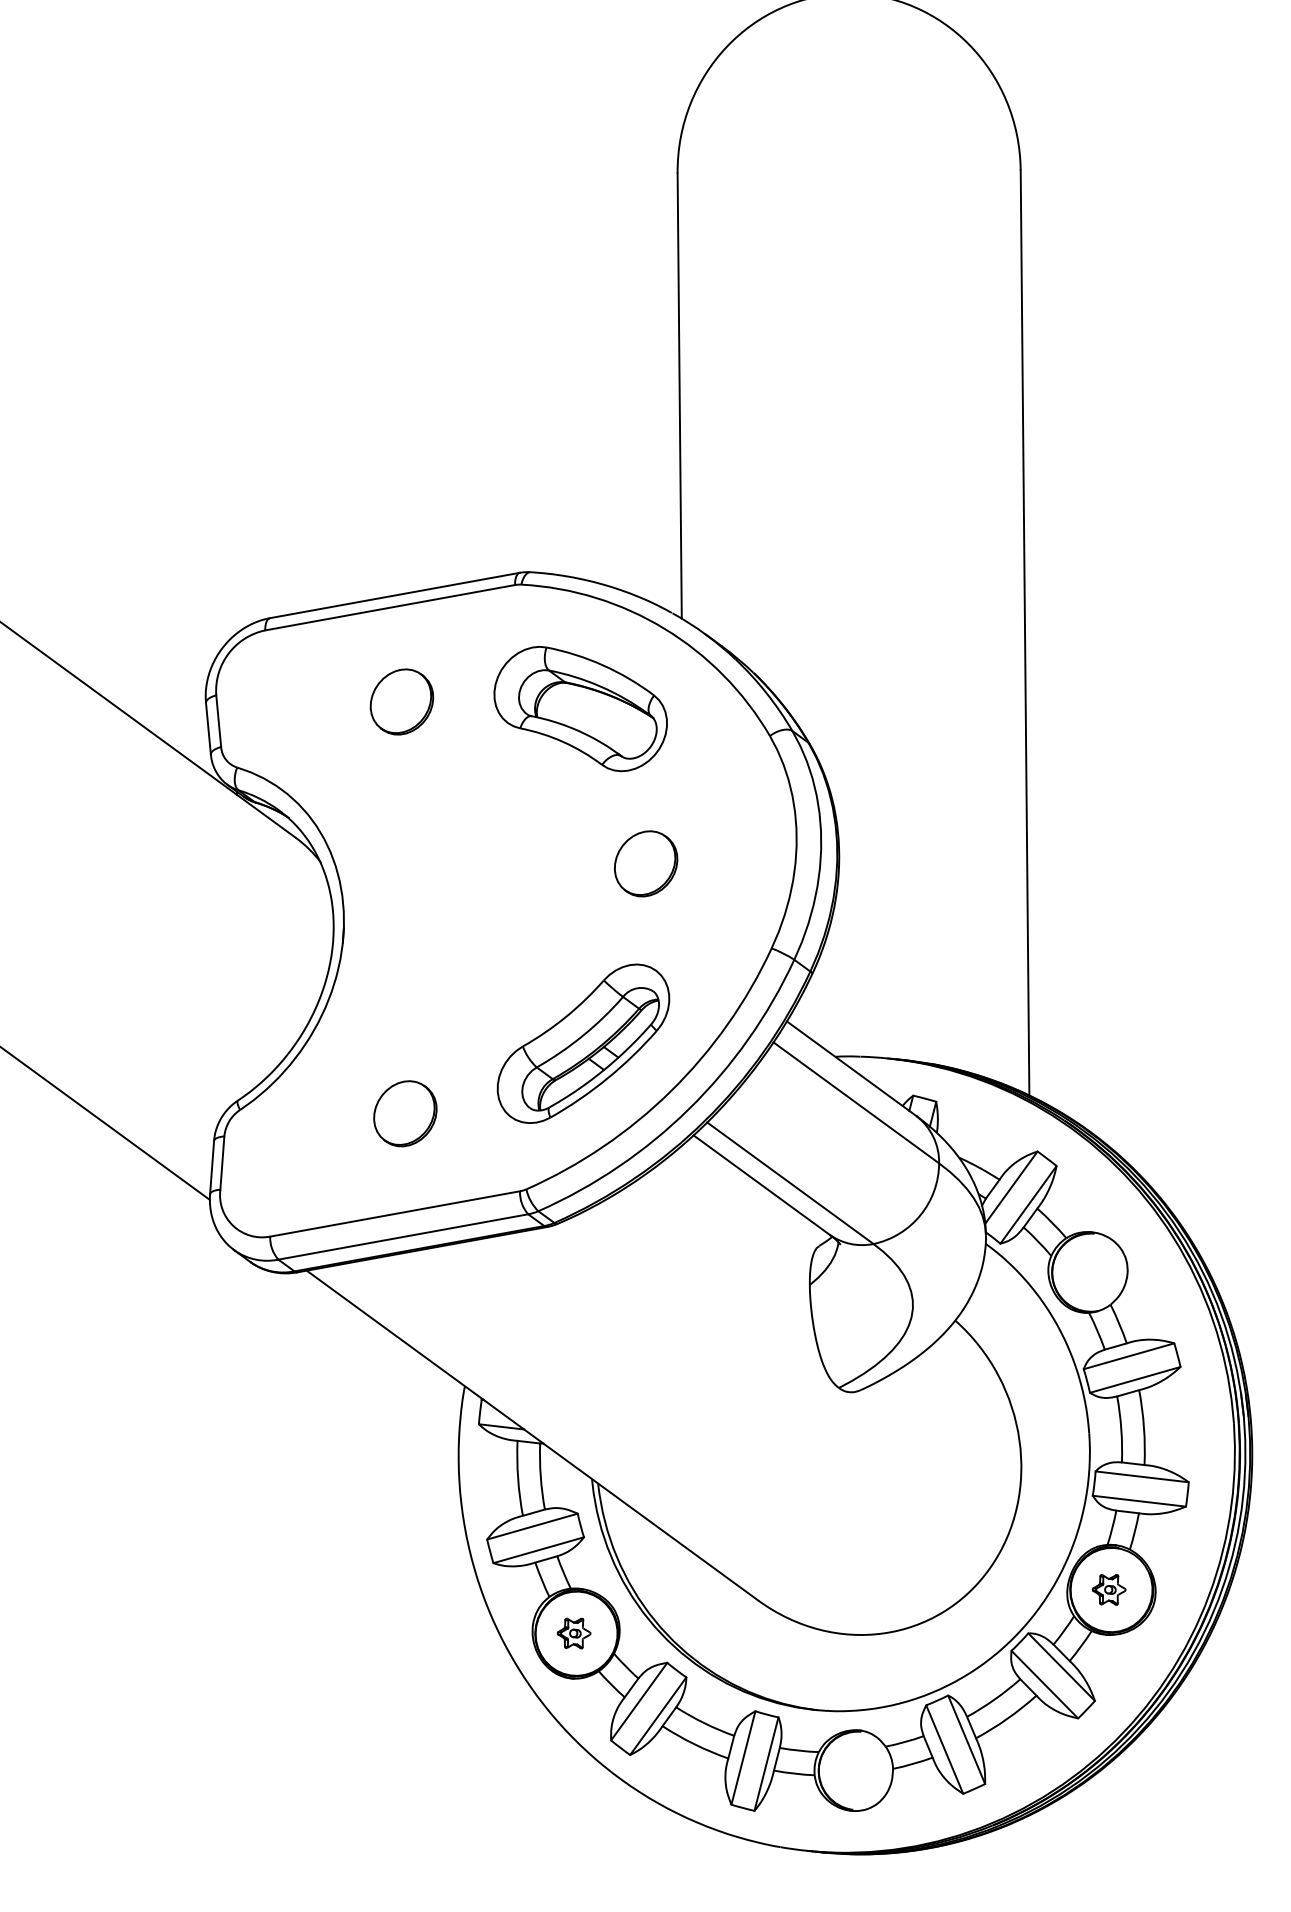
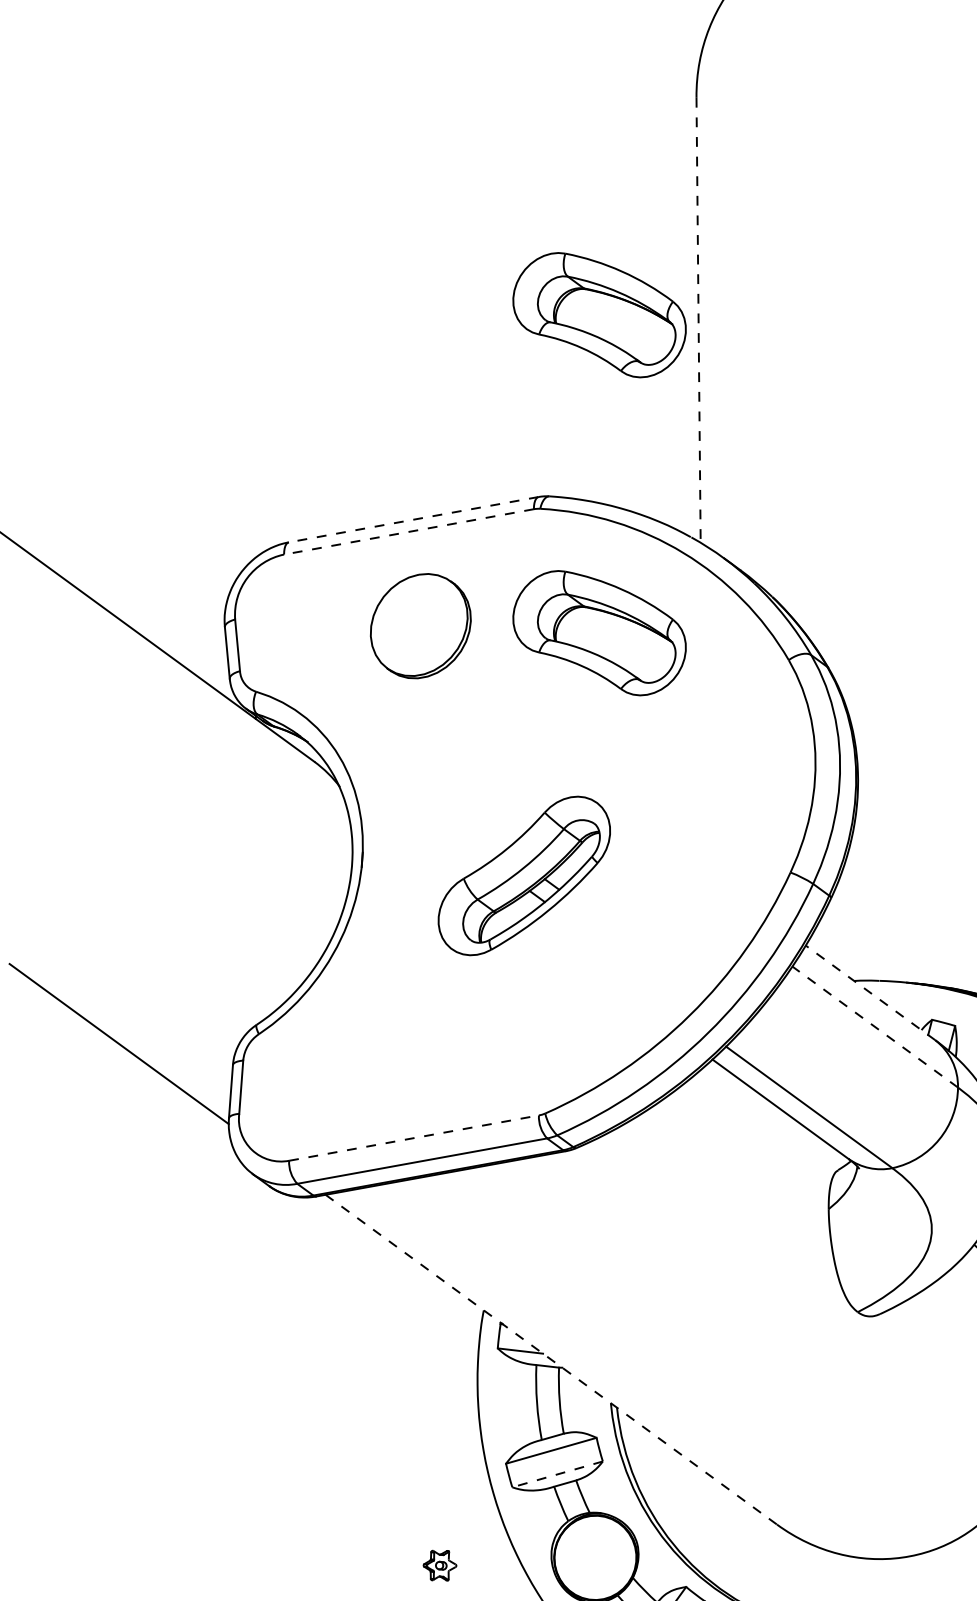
part: (580, 391) -> (599, 315), added
line: (679, 396) -> (698, 320), solid -> dashed
line: (394, 595) -> (413, 519), solid -> dashed
line: (390, 607) -> (409, 531), solid -> dashed
part: (401, 701) -> (420, 625), size x1.6
part: (646, 863) -> (665, 787), removed
part: (583, 1043) -> (524, 875), moved
line: (851, 1068) -> (870, 992), solid -> dashed
line: (856, 1102) -> (875, 1026), solid -> dashed
part: (405, 1113) -> (424, 1037), removed
line: (395, 1213) -> (414, 1137), solid -> dashed
line: (532, 1435) -> (551, 1359), solid -> dashed
line: (538, 1550) -> (557, 1474), solid -> dashed
part: (573, 1633) -> (439, 1565), moved

